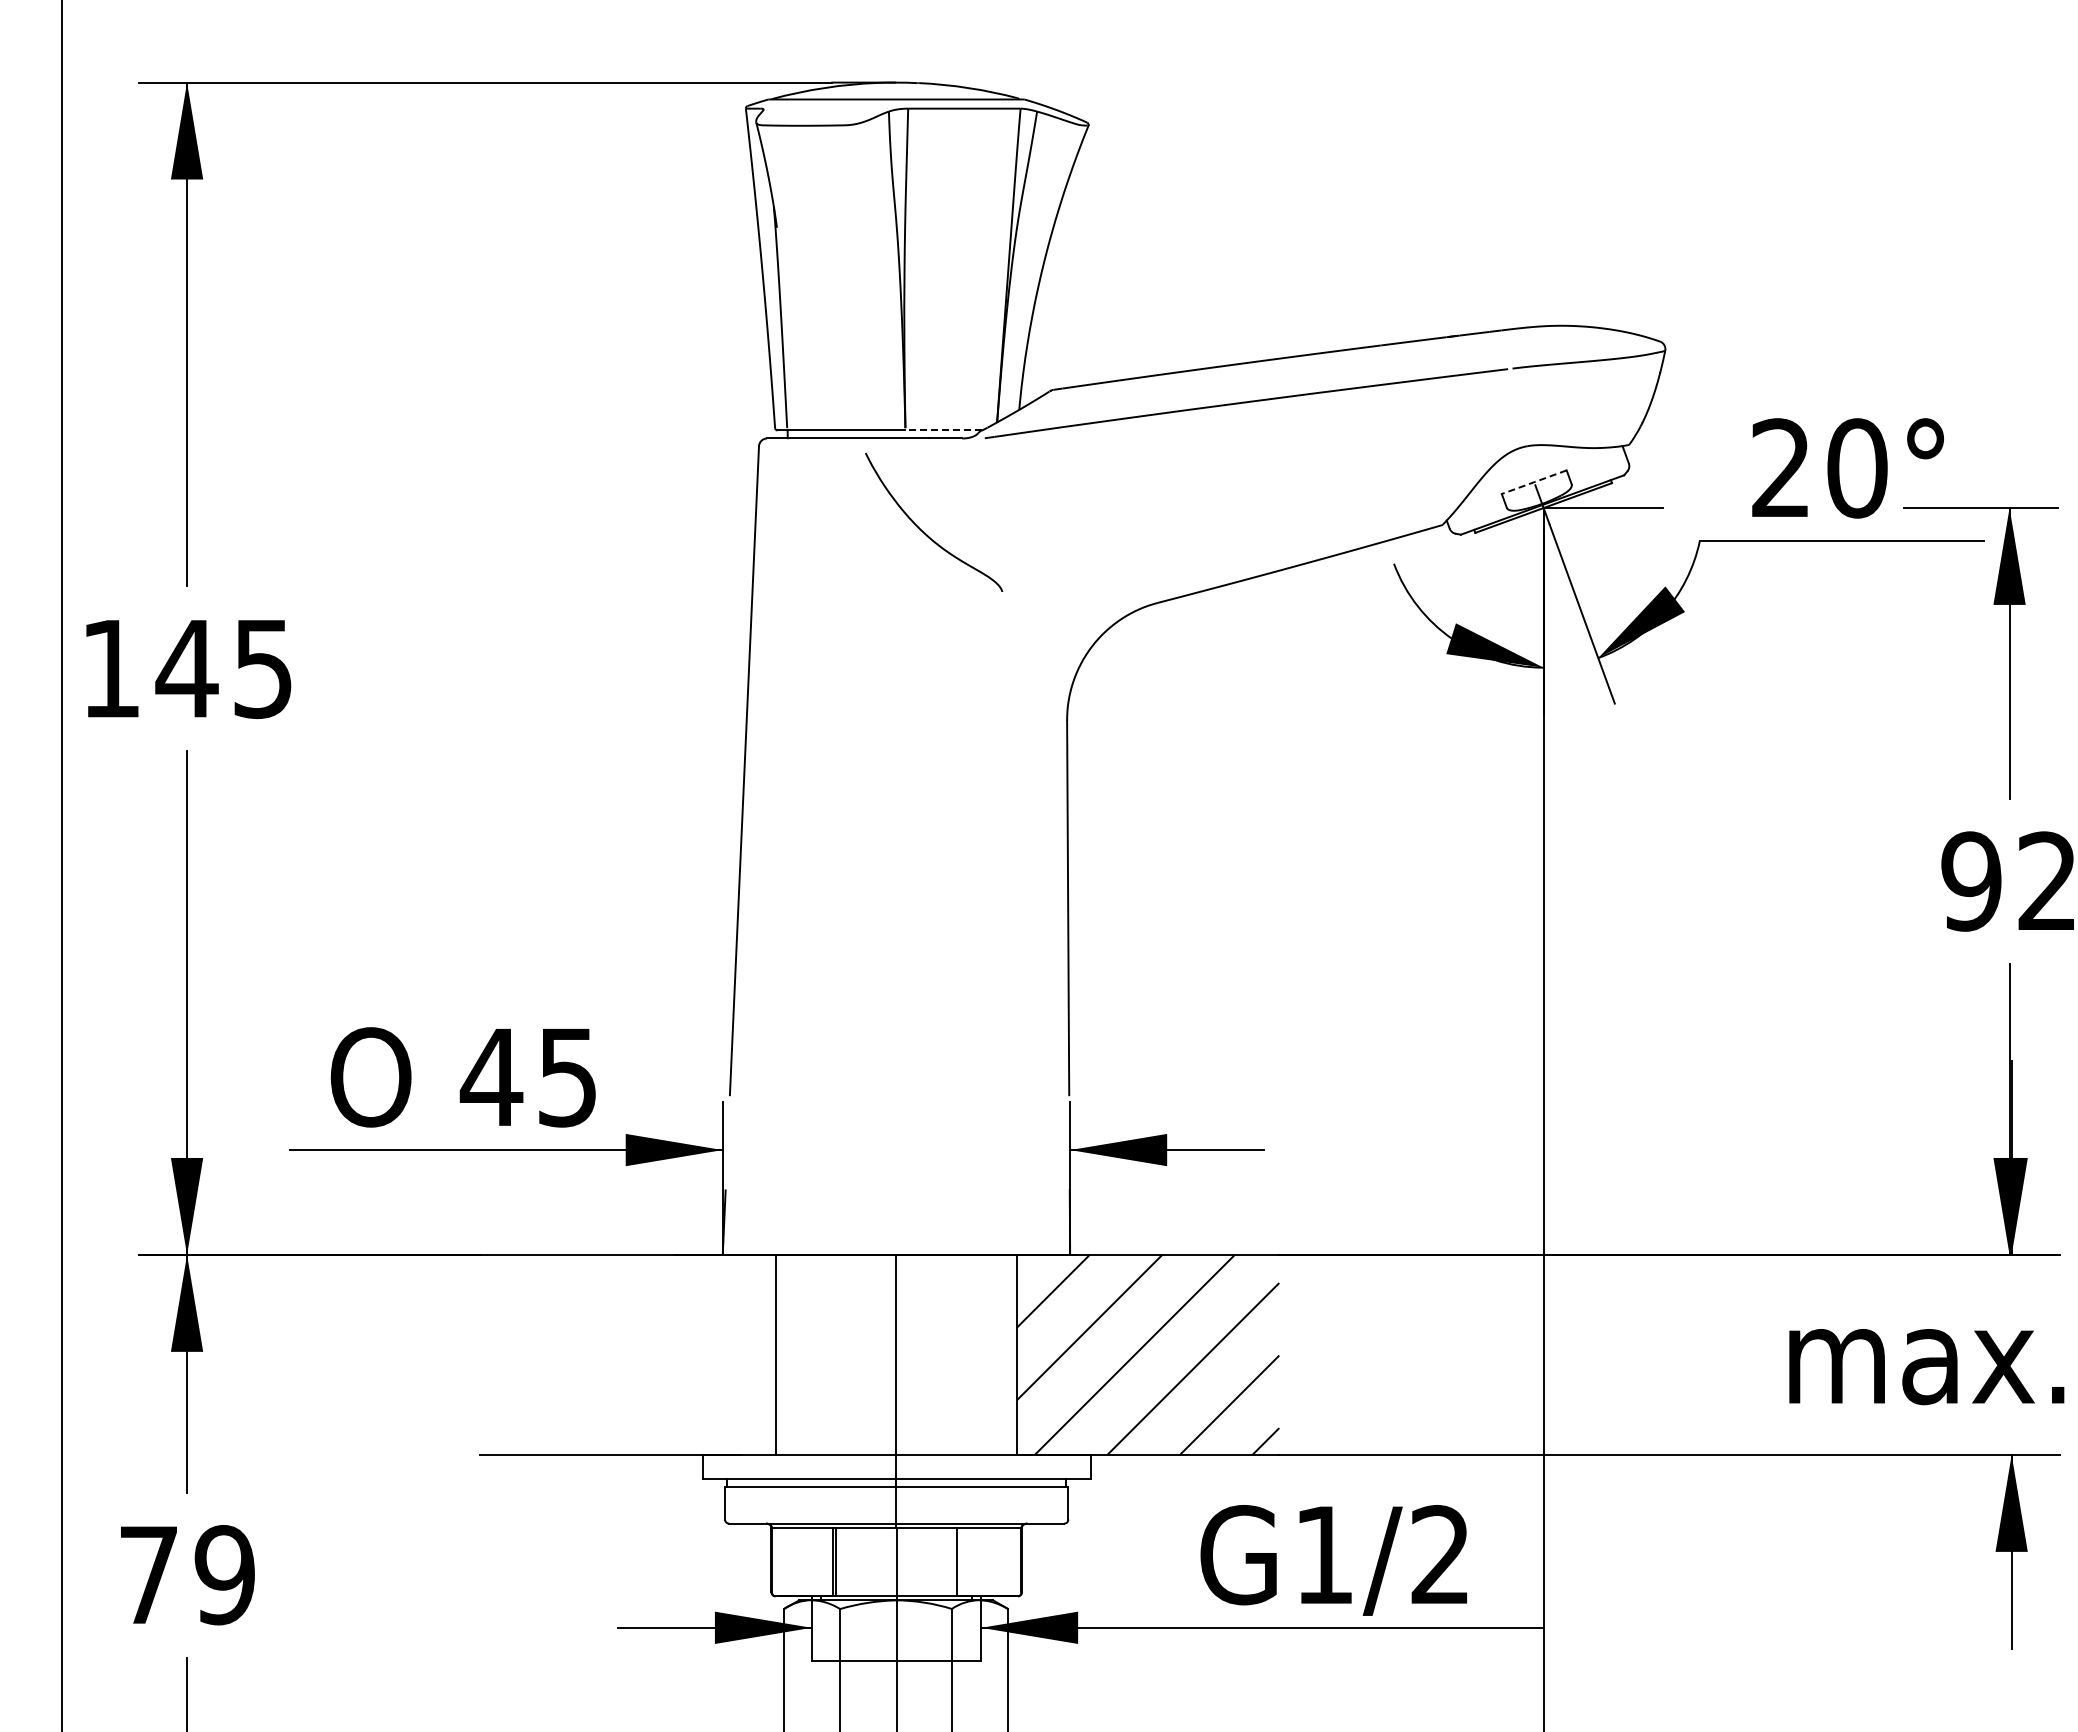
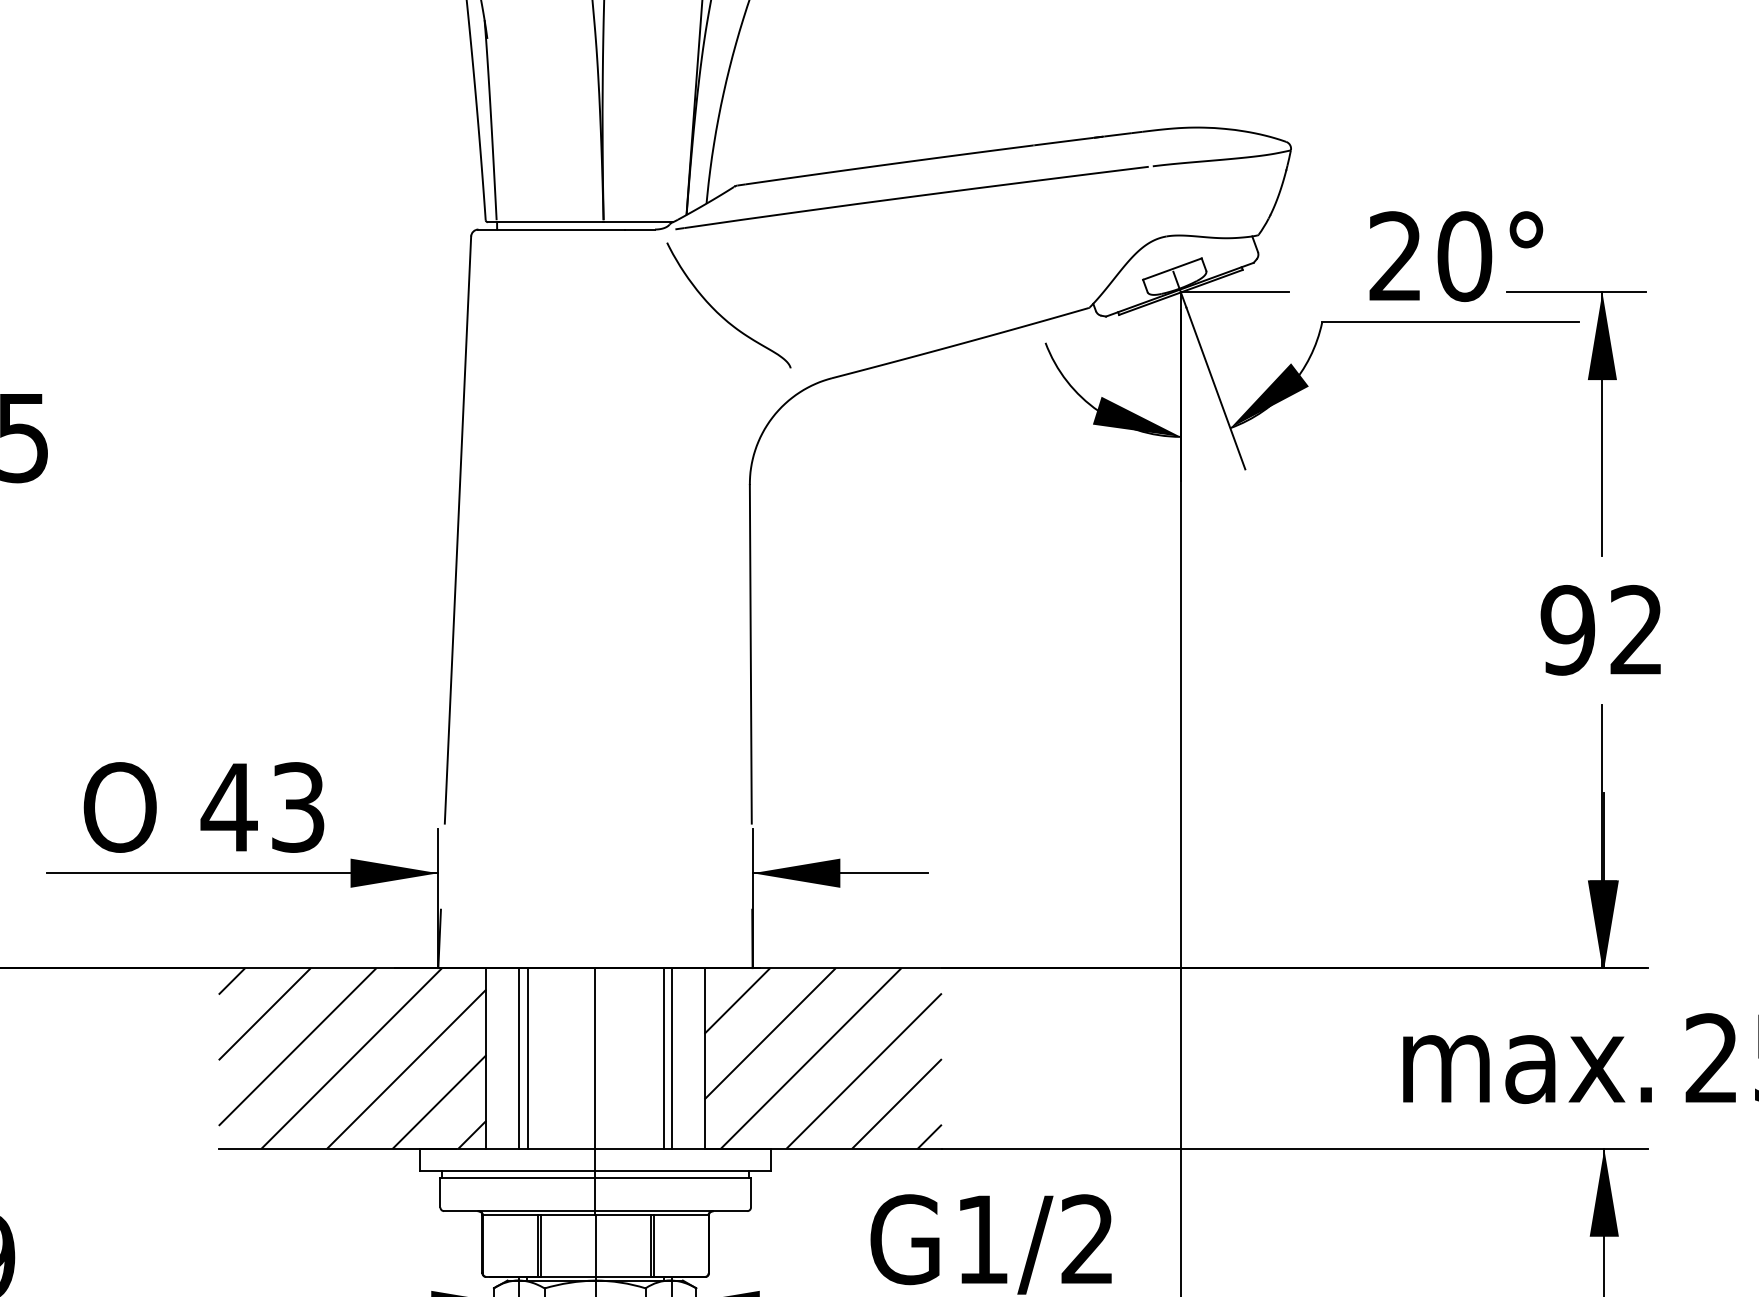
line: (943, 430) -> (638, 222), dashed -> solid
line: (1534, 482) -> (1172, 269), dashed -> solid
curve: (925, 532) -> (721, 314), moved
text: (567, 1077) -> (297, 807), 45 -> 43
hatch: (627, 1354) -> (352, 1058), added
line: (812, 1354) -> (519, 1058), added
line: (821, 1354) -> (527, 1058), added
line: (971, 1354) -> (663, 1058), added
line: (981, 1354) -> (672, 1058), added
line: (960, 1561) -> (653, 1245), added

